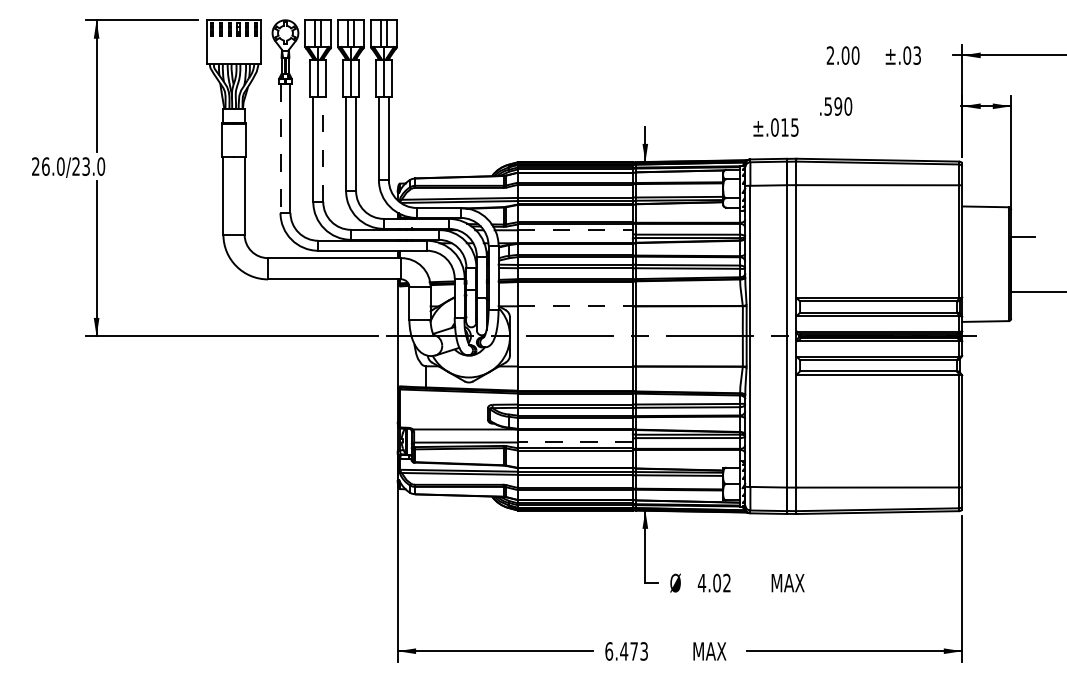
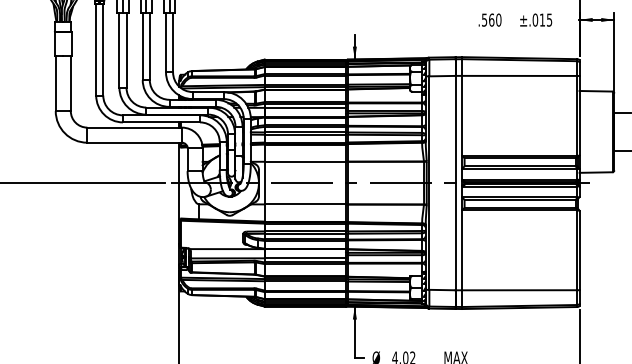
text: (838, 106) -> (491, 20), .590 -> .560
text: (775, 127) -> (535, 20), moved
line: (280, 149) -> (96, 50), dashed -> solid
line: (323, 149) -> (126, 50), dashed -> solid
line: (575, 230) -> (305, 108), dashed -> solid
line: (575, 306) -> (305, 161), dashed -> solid
line: (574, 442) -> (304, 258), dashed -> solid

